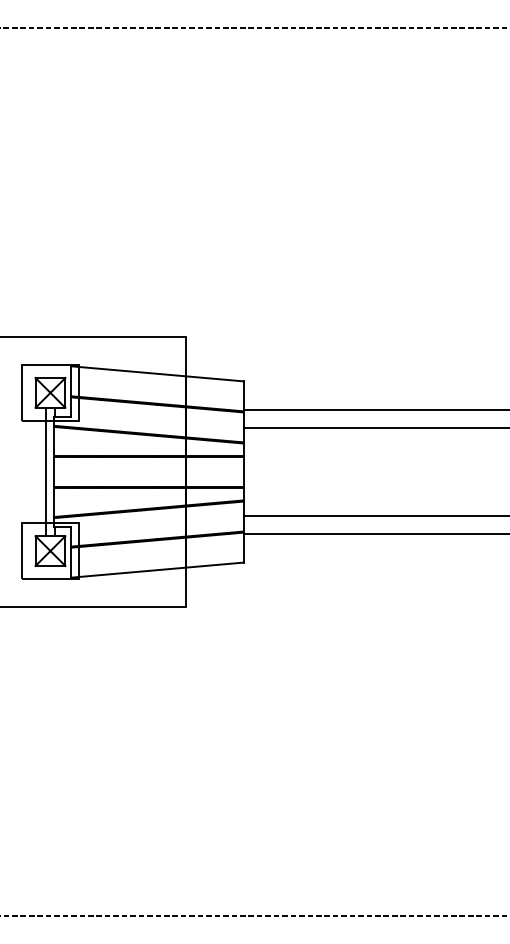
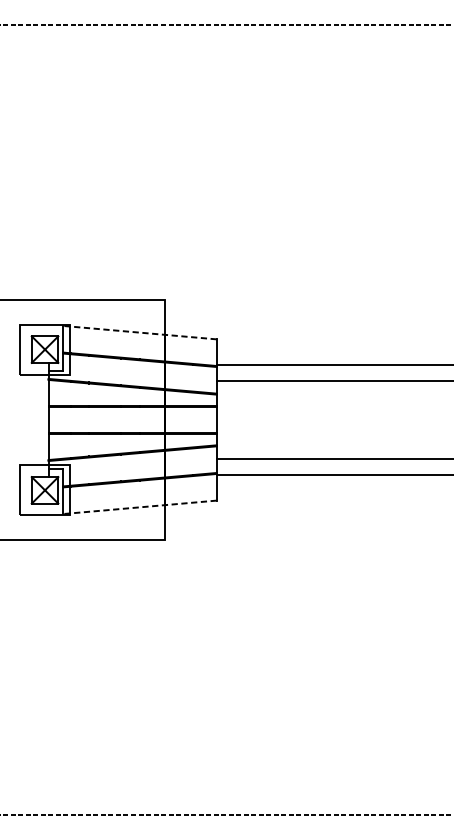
line: (157, 373) -> (140, 332), solid -> dashed
line: (45, 471) -> (40, 419), removed
line: (157, 570) -> (140, 507), solid -> dashed

